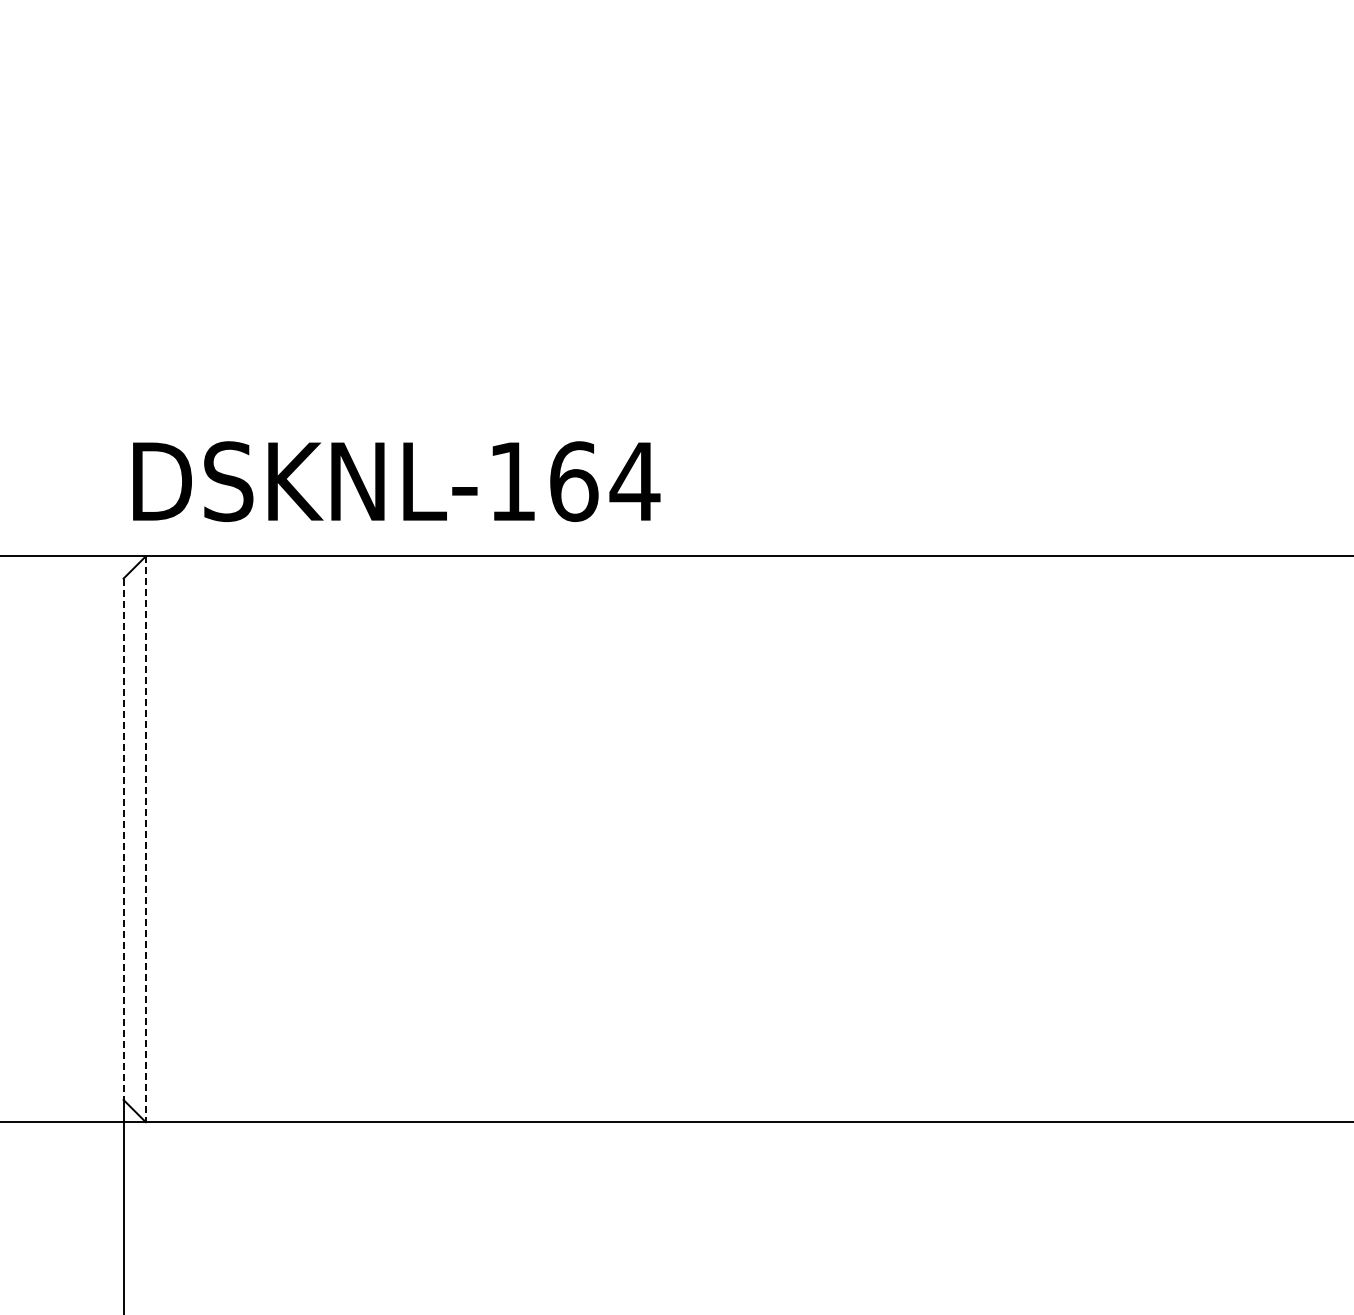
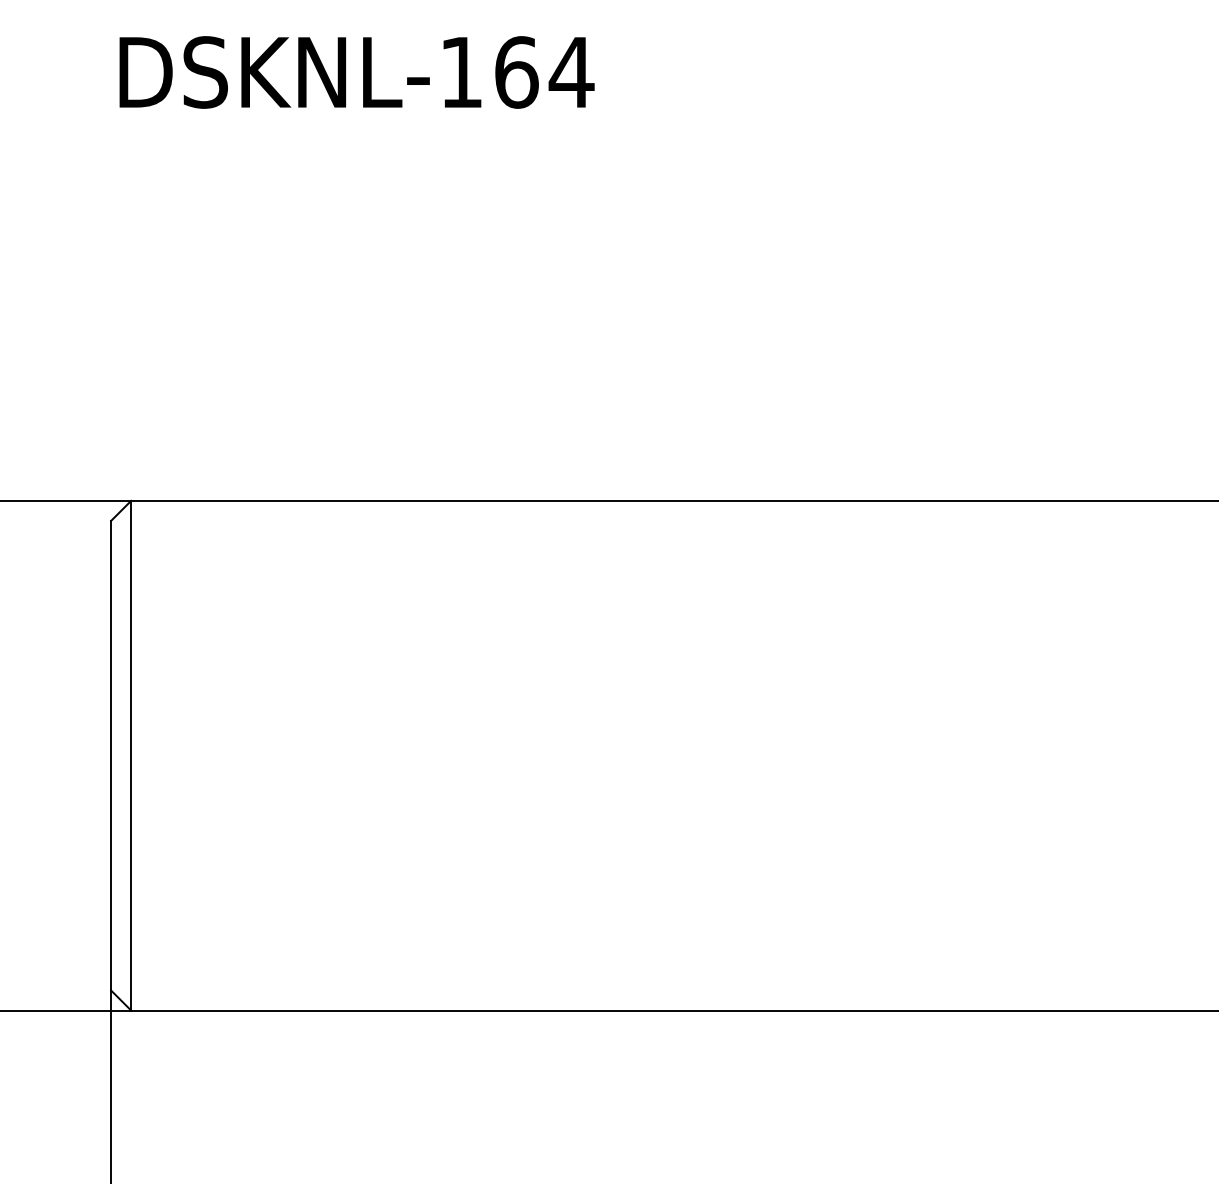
text: (396, 481) -> (356, 72), moved
line: (123, 839) -> (111, 755), dashed -> solid
line: (145, 839) -> (130, 755), dashed -> solid

